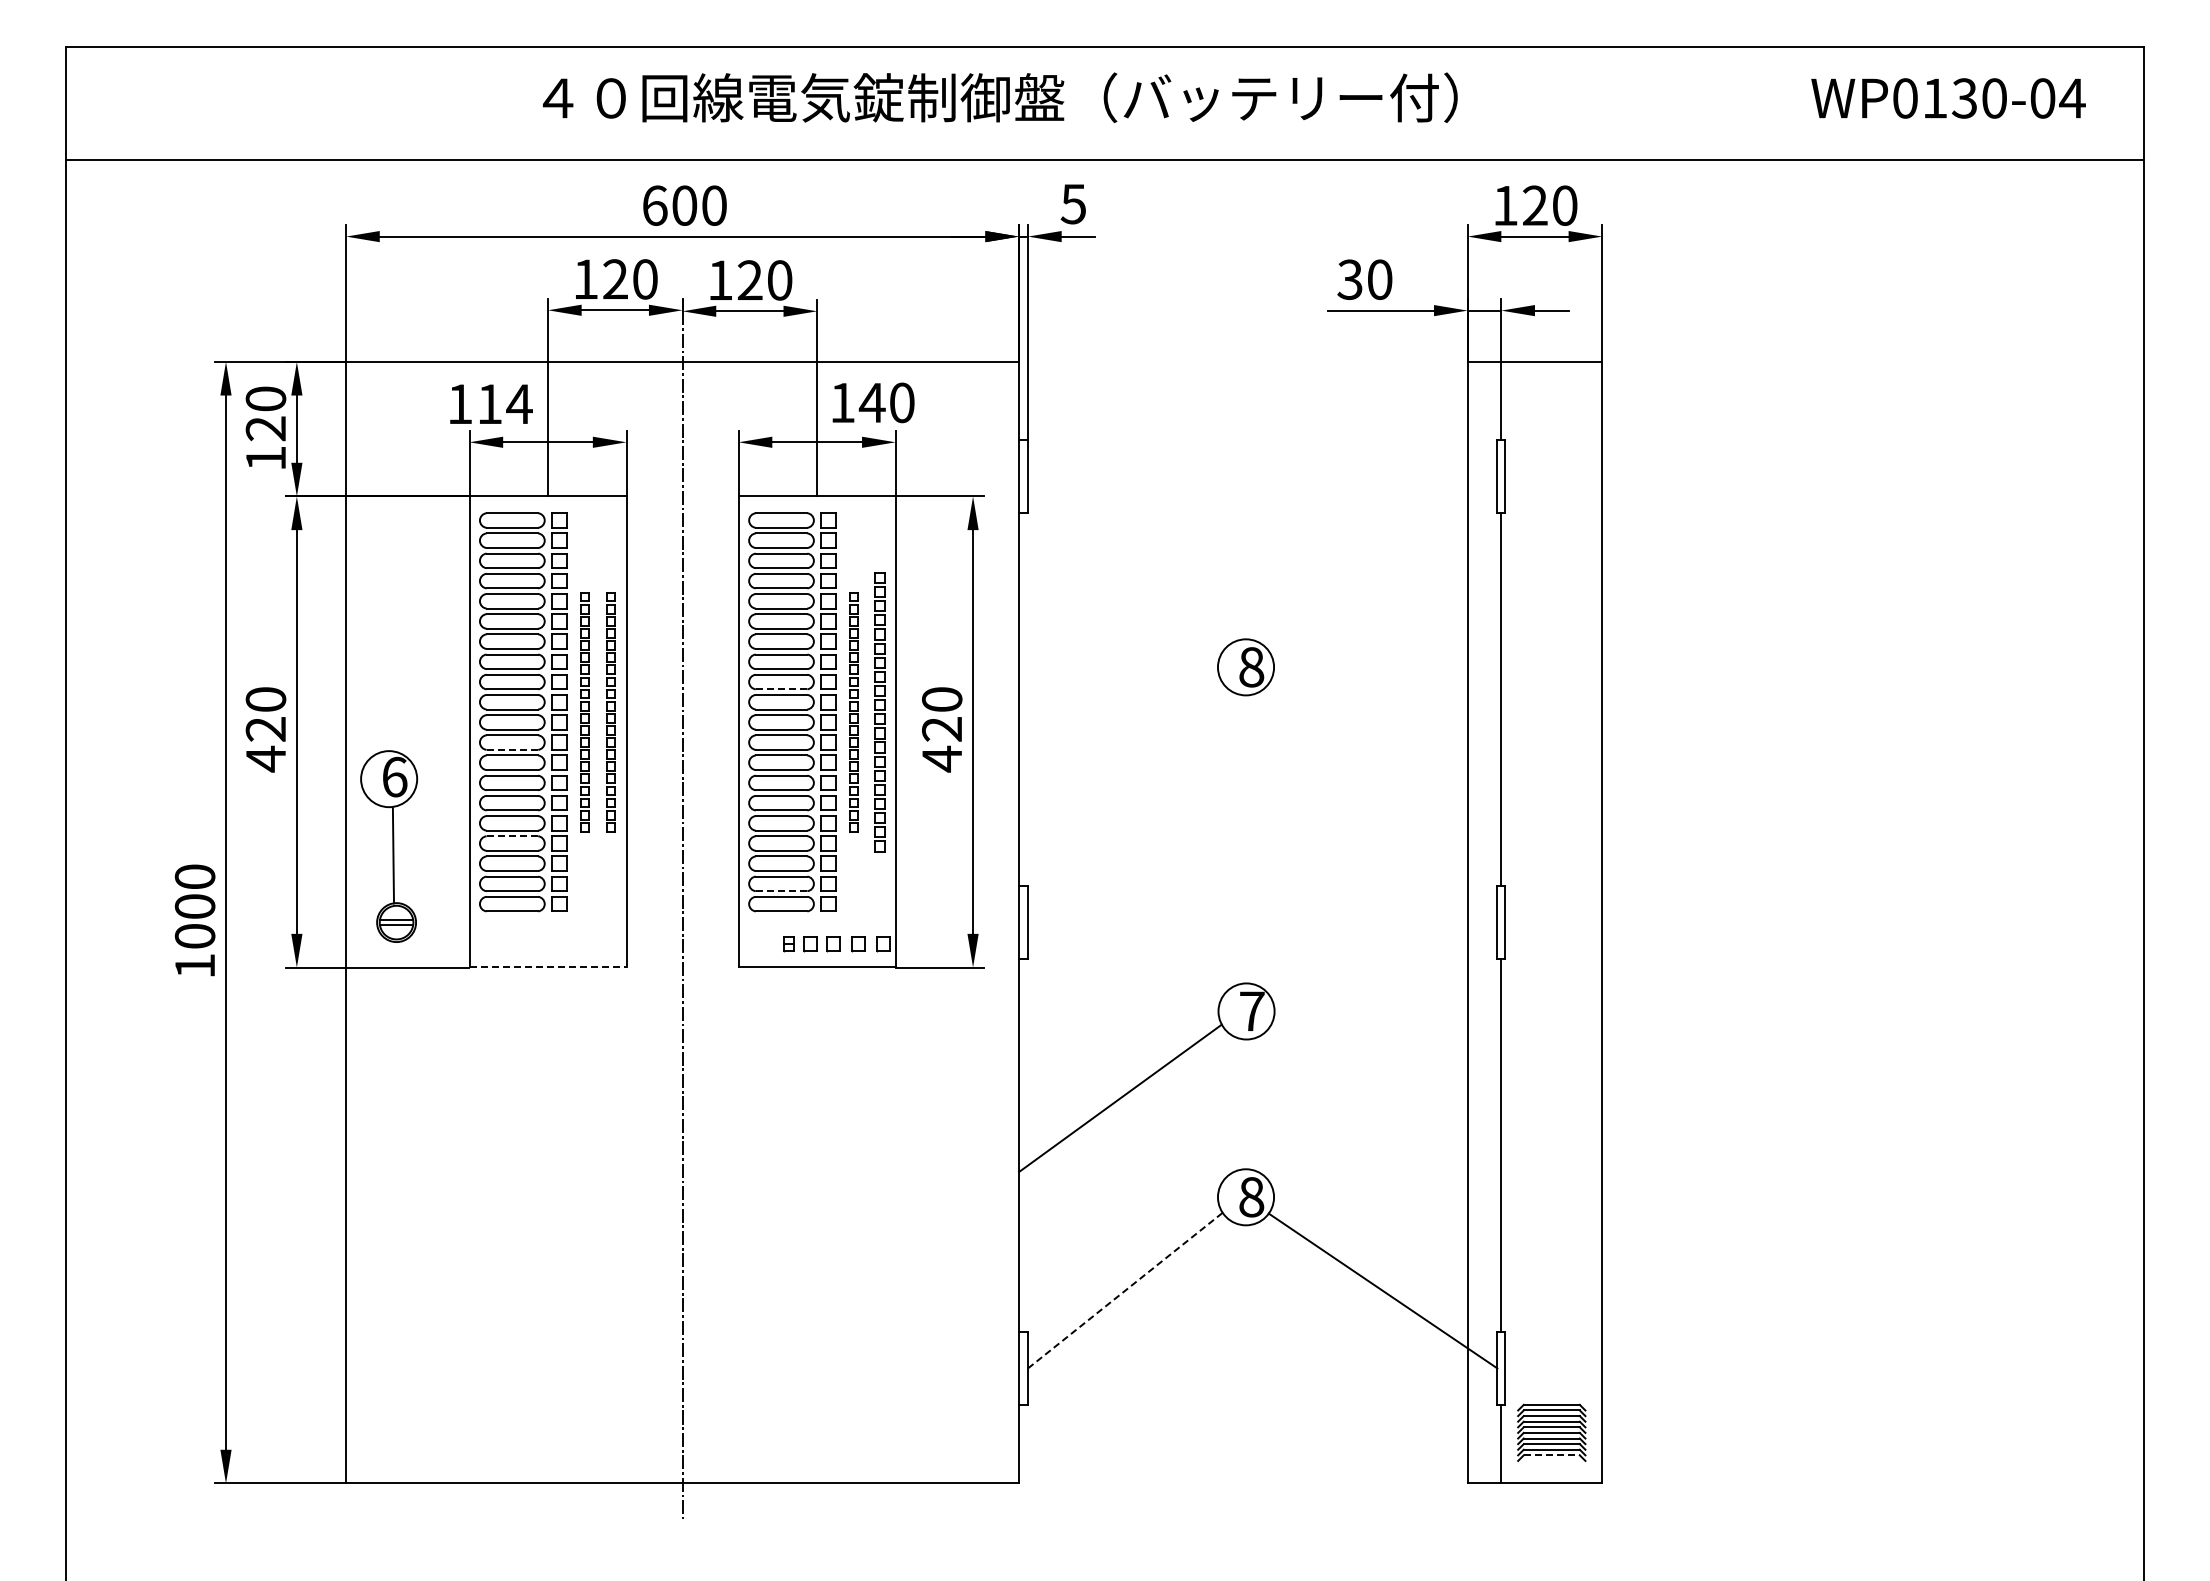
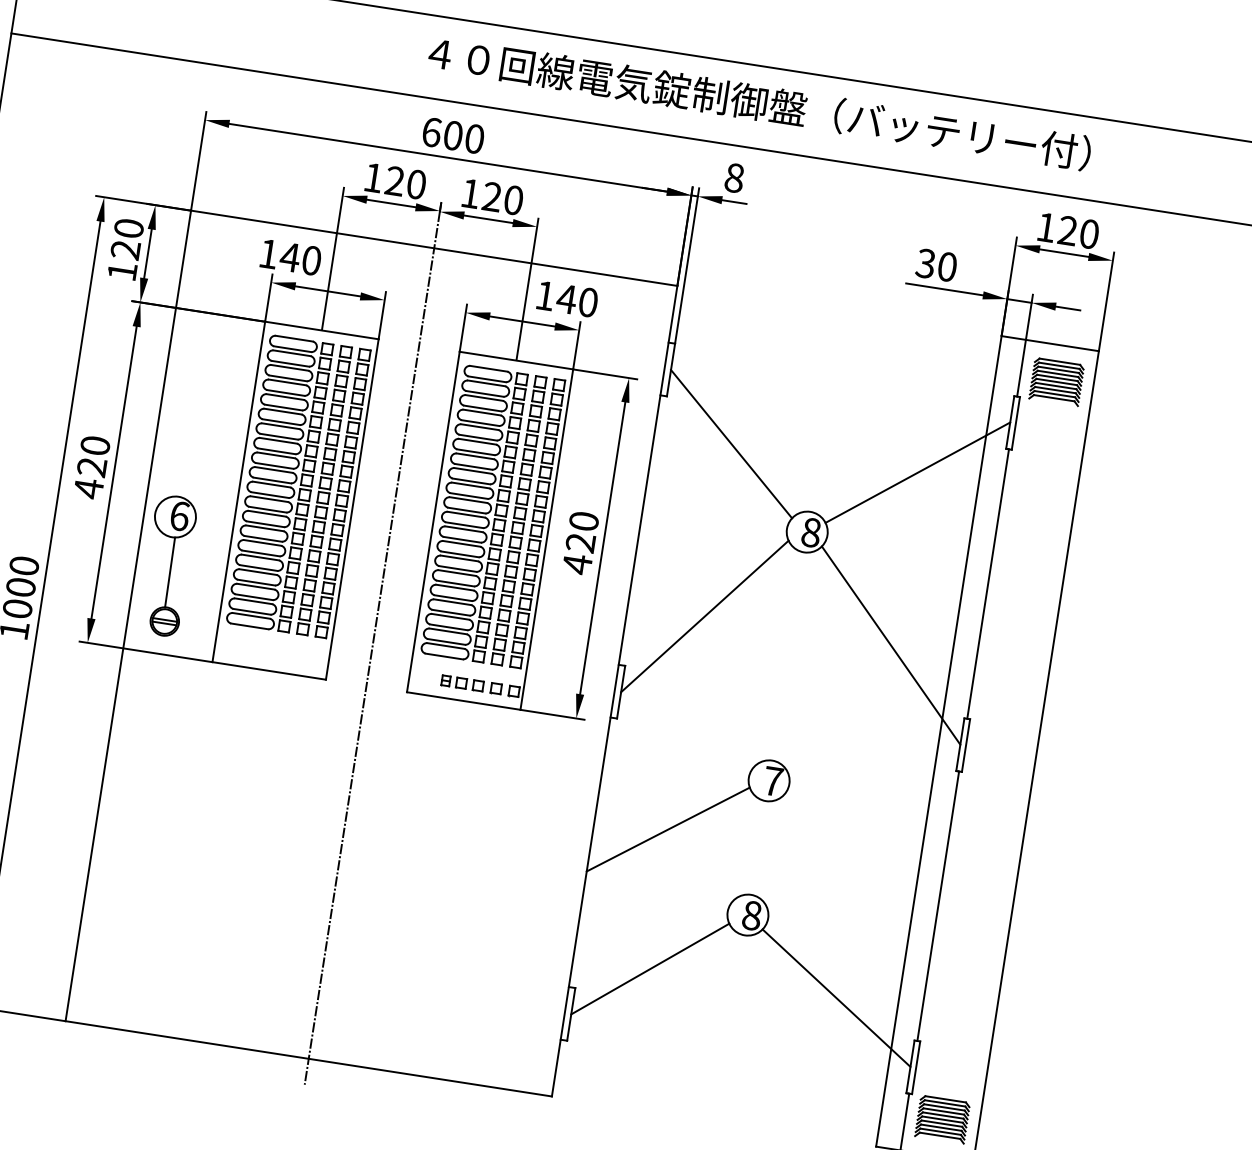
text: (1000, 97) -> (760, 103), moved
text: (1073, 204) -> (734, 178), 5 -> 8
text: (504, 404) -> (300, 259), 114 -> 140
part: (1551, 412) -> (1056, 382), added
line: (1125, 563) -> (731, 443), added
line: (1382, 563) -> (917, 472), added
line: (781, 689) -> (469, 496), dashed -> solid
part: (584, 711) -> (324, 490), size x1.67
part: (610, 711) -> (343, 492), size x1.67
part: (853, 711) -> (518, 520), size x1.67
part: (879, 711) -> (537, 523), size x1.43
line: (512, 749) -> (267, 509), dashed -> solid
line: (1125, 802) -> (705, 616), added
line: (1382, 802) -> (890, 645), added
line: (512, 836) -> (258, 572), dashed -> solid
line: (781, 891) -> (446, 642), dashed -> solid
line: (548, 967) -> (269, 670), dashed -> solid
line: (1125, 1290) -> (650, 968), dashed -> solid
line: (1552, 1455) -> (940, 1135), dashed -> solid

